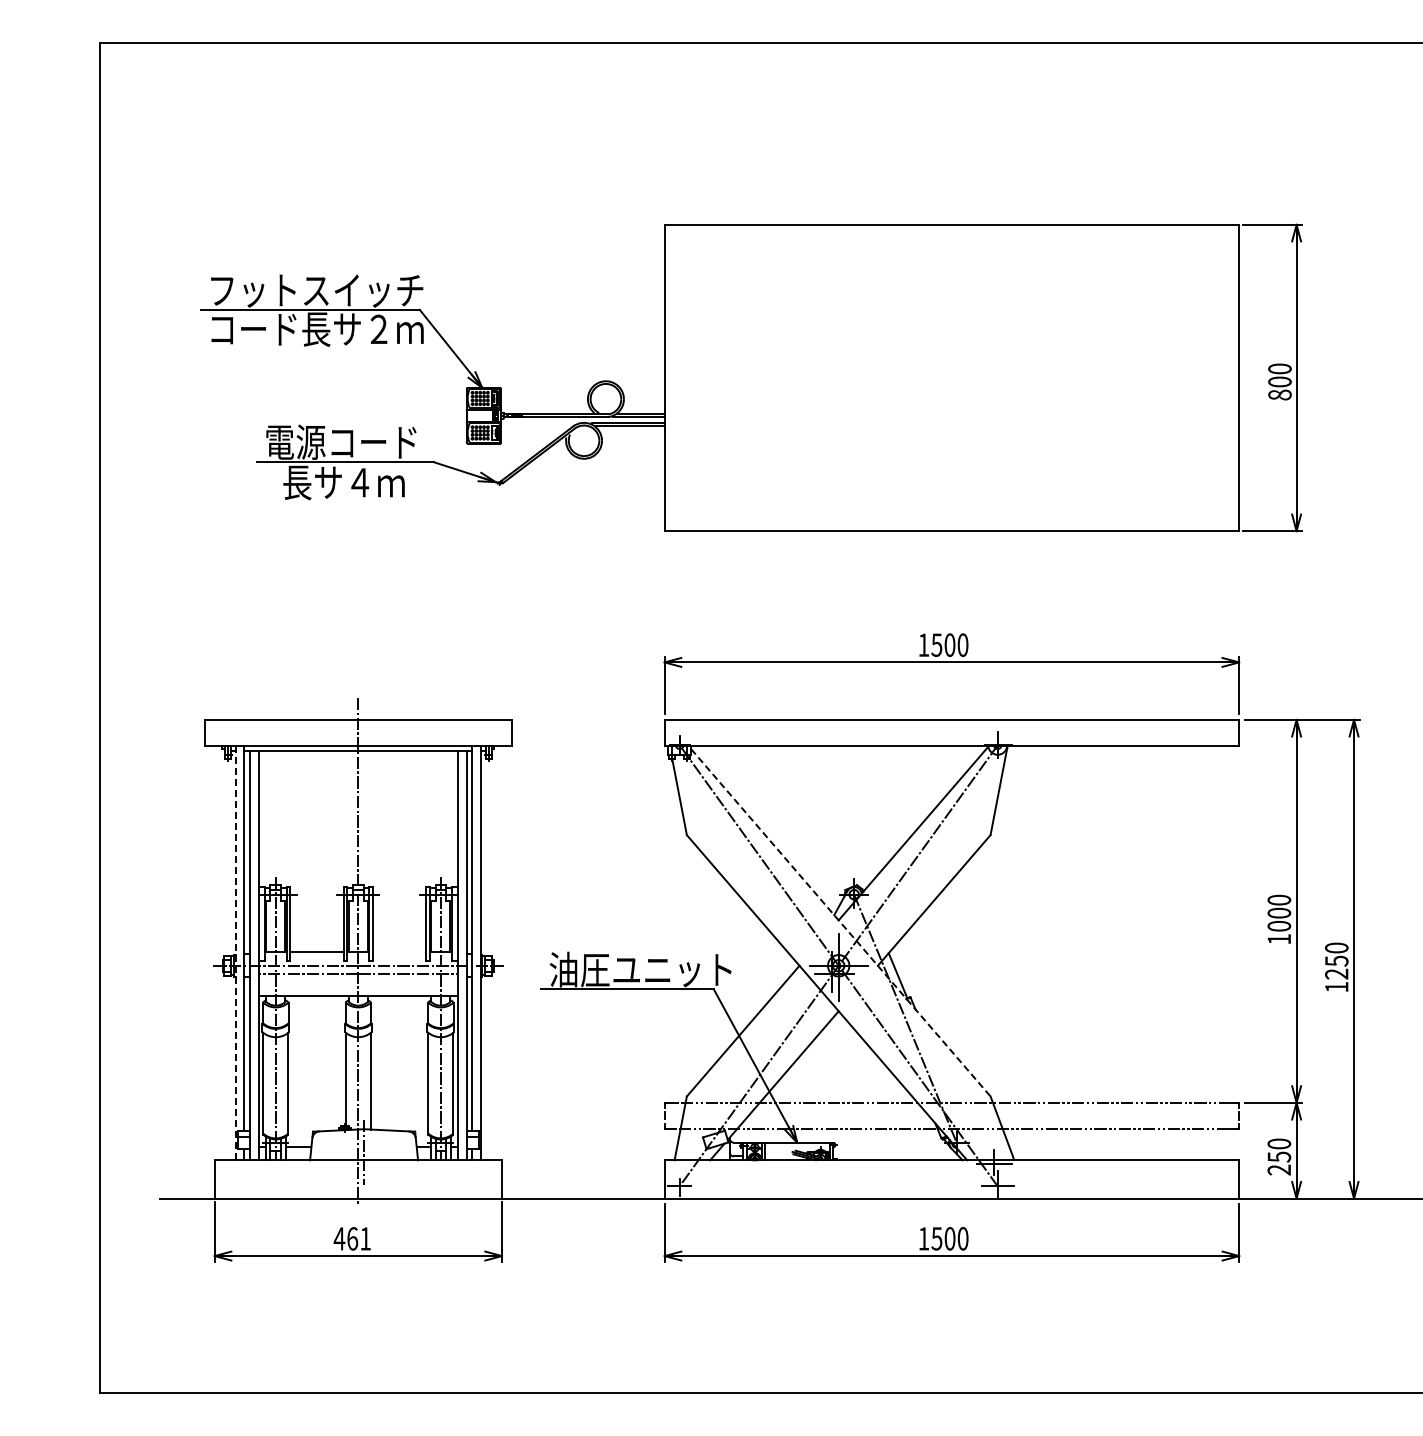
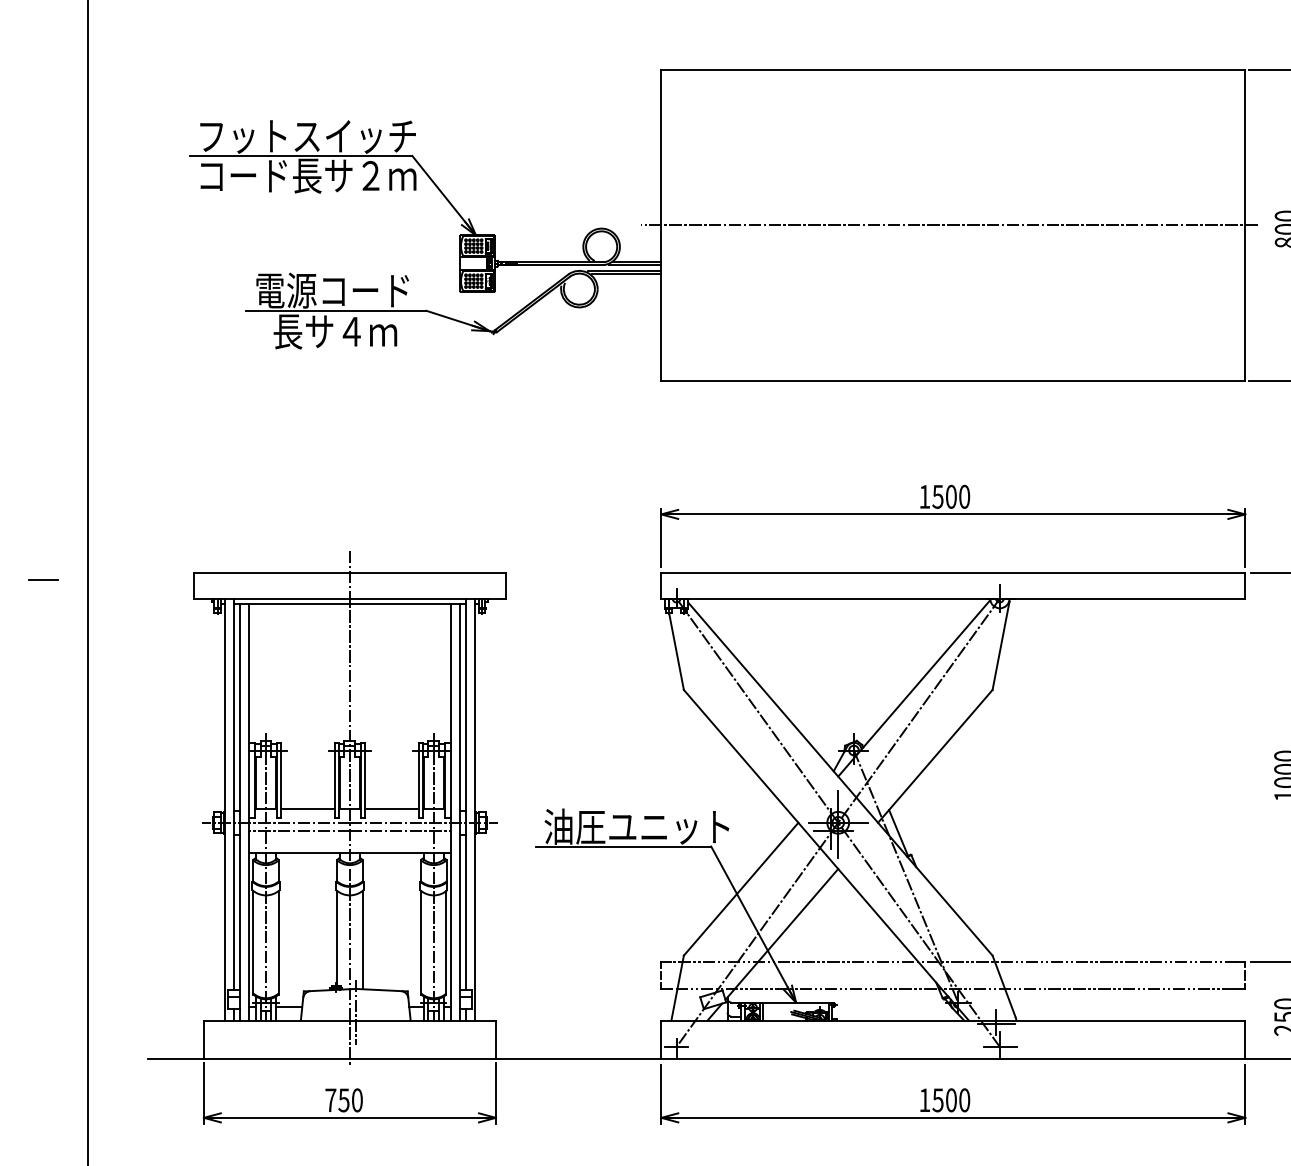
line: (947, 378) -> (948, 225), added
line: (56, 726) -> (43, 579), added
line: (841, 923) -> (841, 779), dashed -> solid
line: (399, 952) -> (391, 809), added
line: (235, 953) -> (225, 810), dashed -> solid
text: (352, 1238) -> (343, 1100), 461 -> 750

